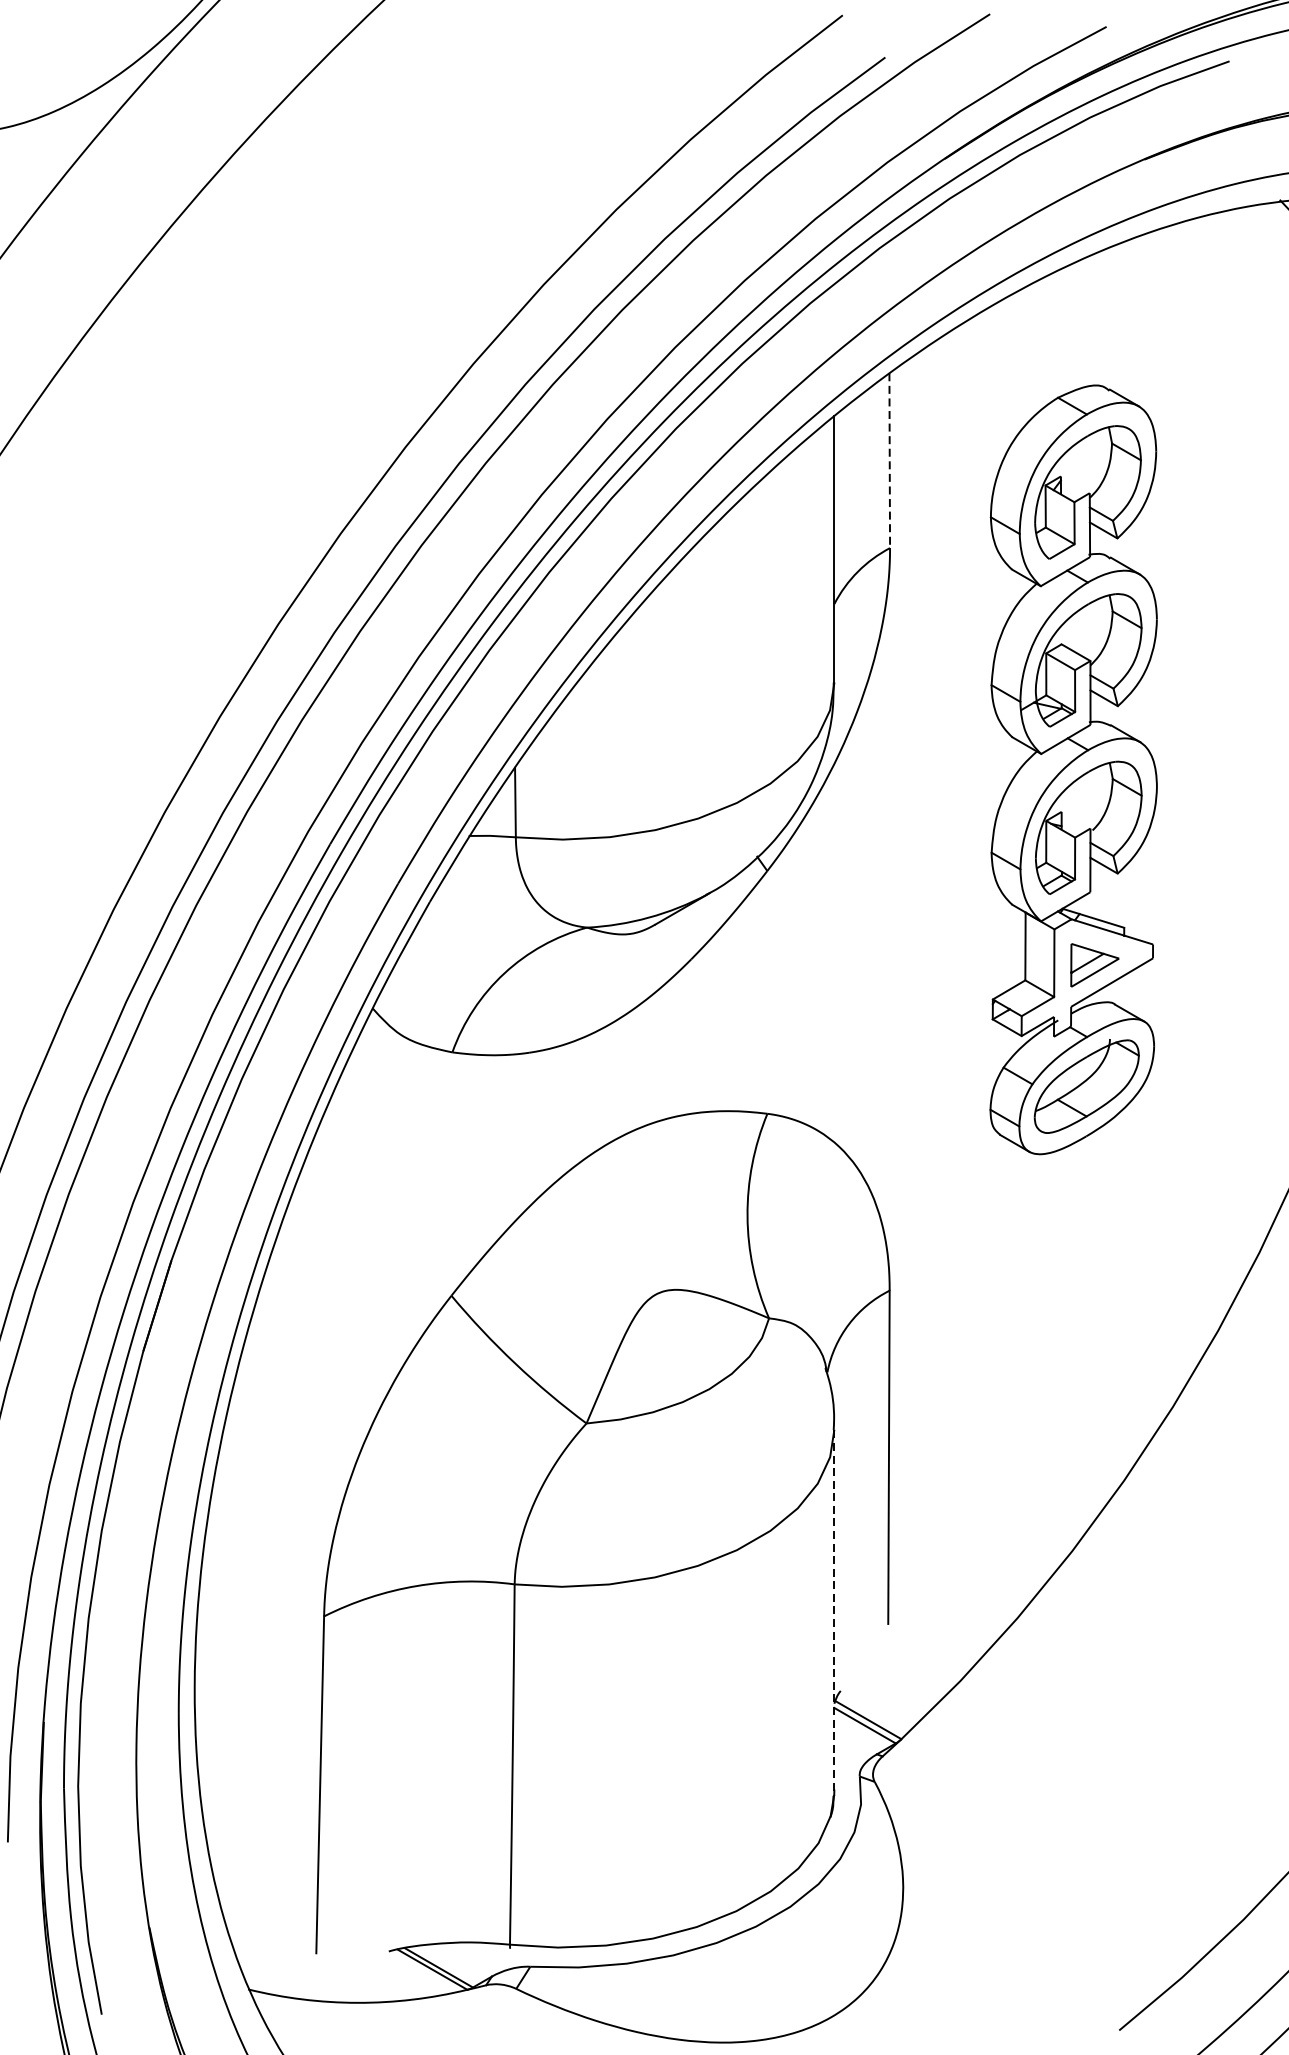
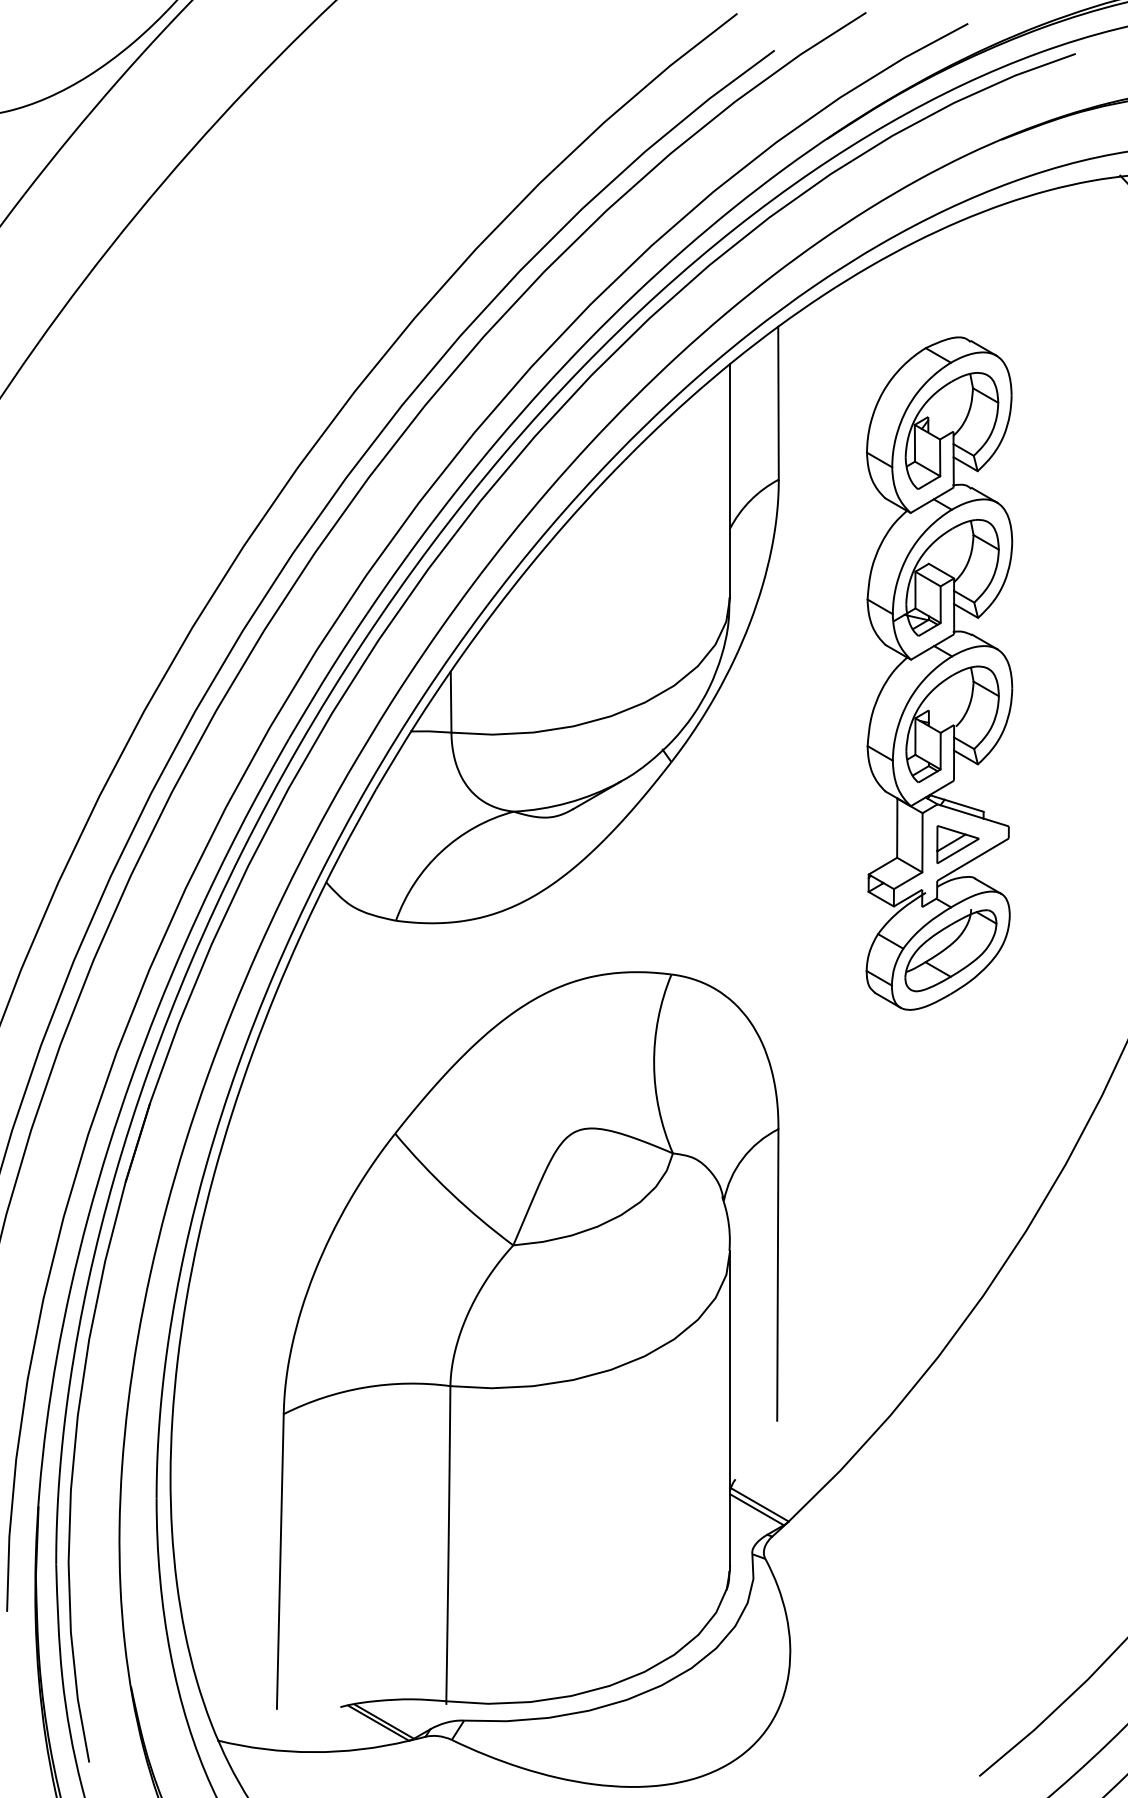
line: (889, 461) -> (778, 403), dashed -> solid
line: (834, 1609) -> (730, 1408), dashed -> solid

